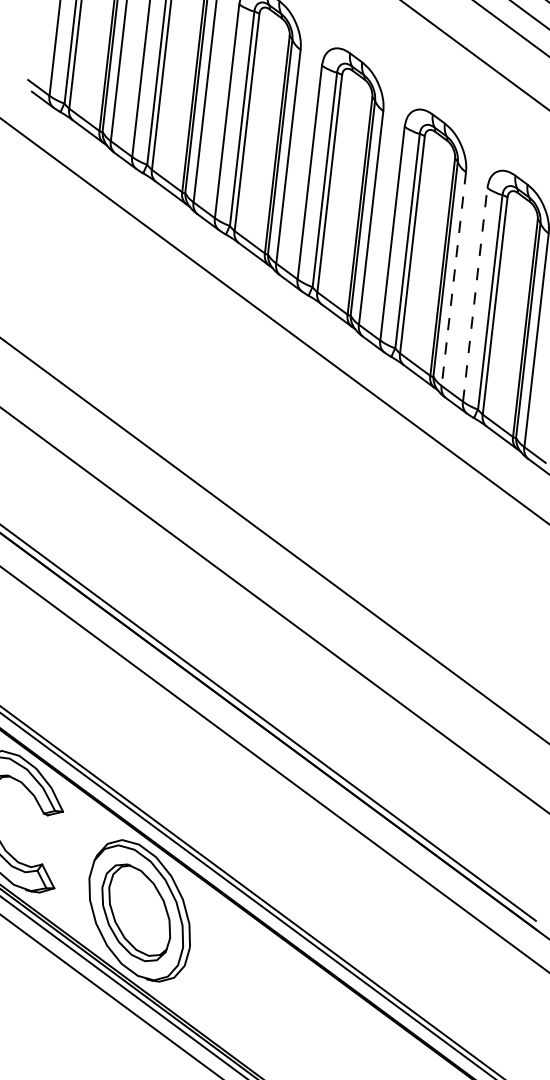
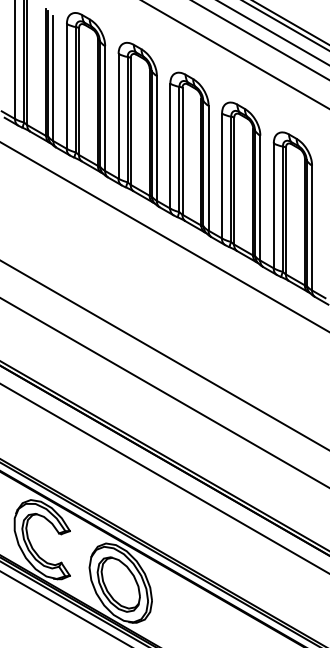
line: (453, 279) -> (260, 198), dashed -> solid
line: (474, 294) -> (273, 205), dashed -> solid

